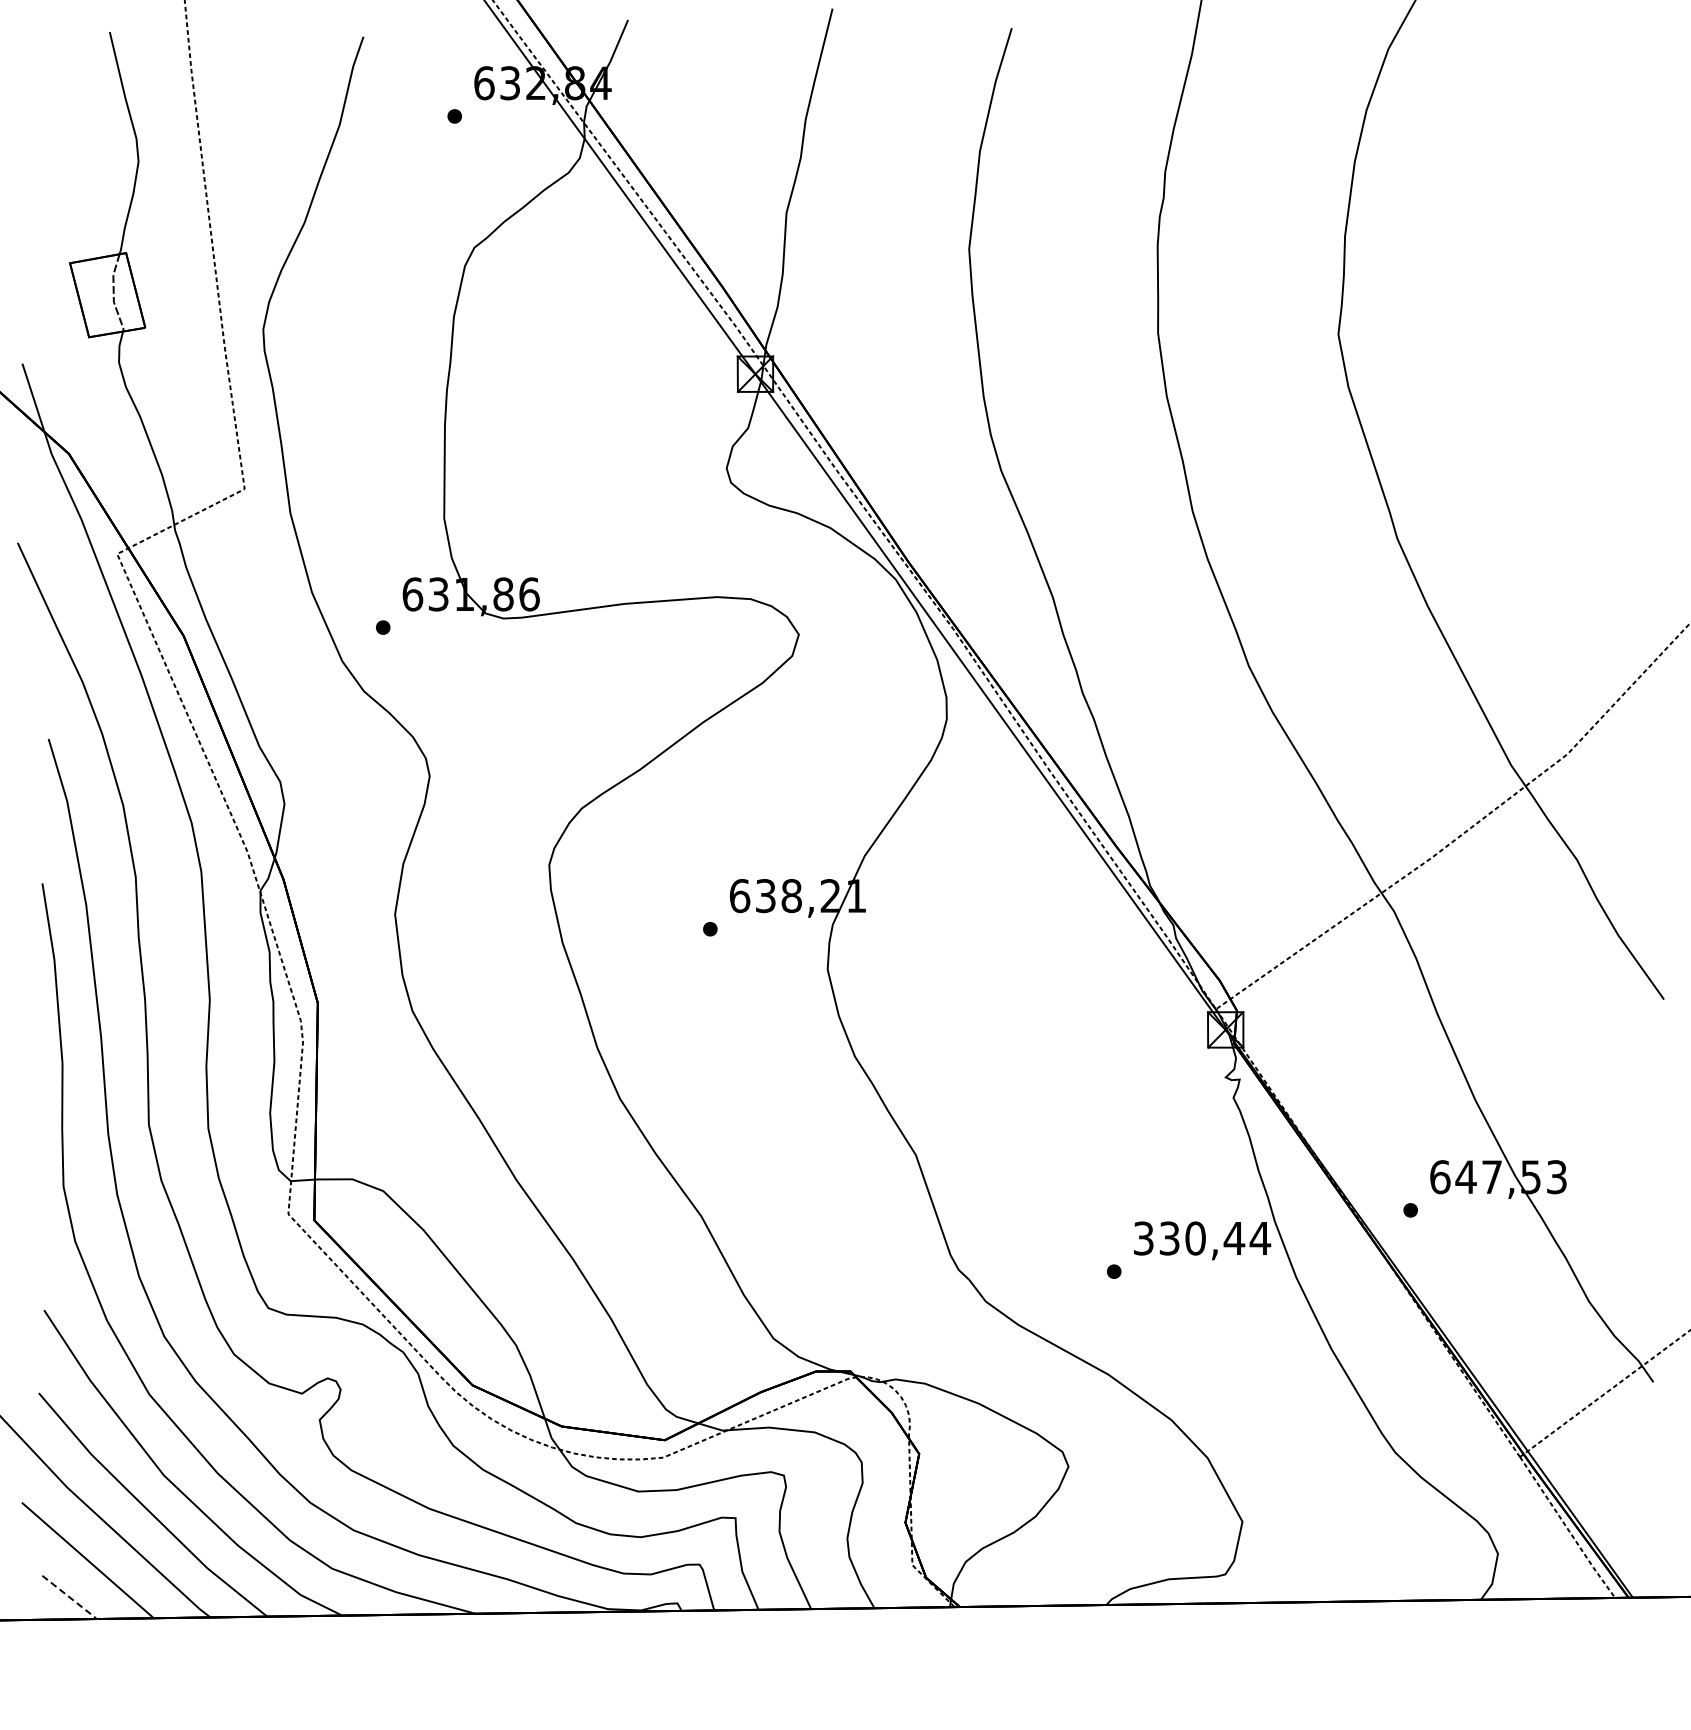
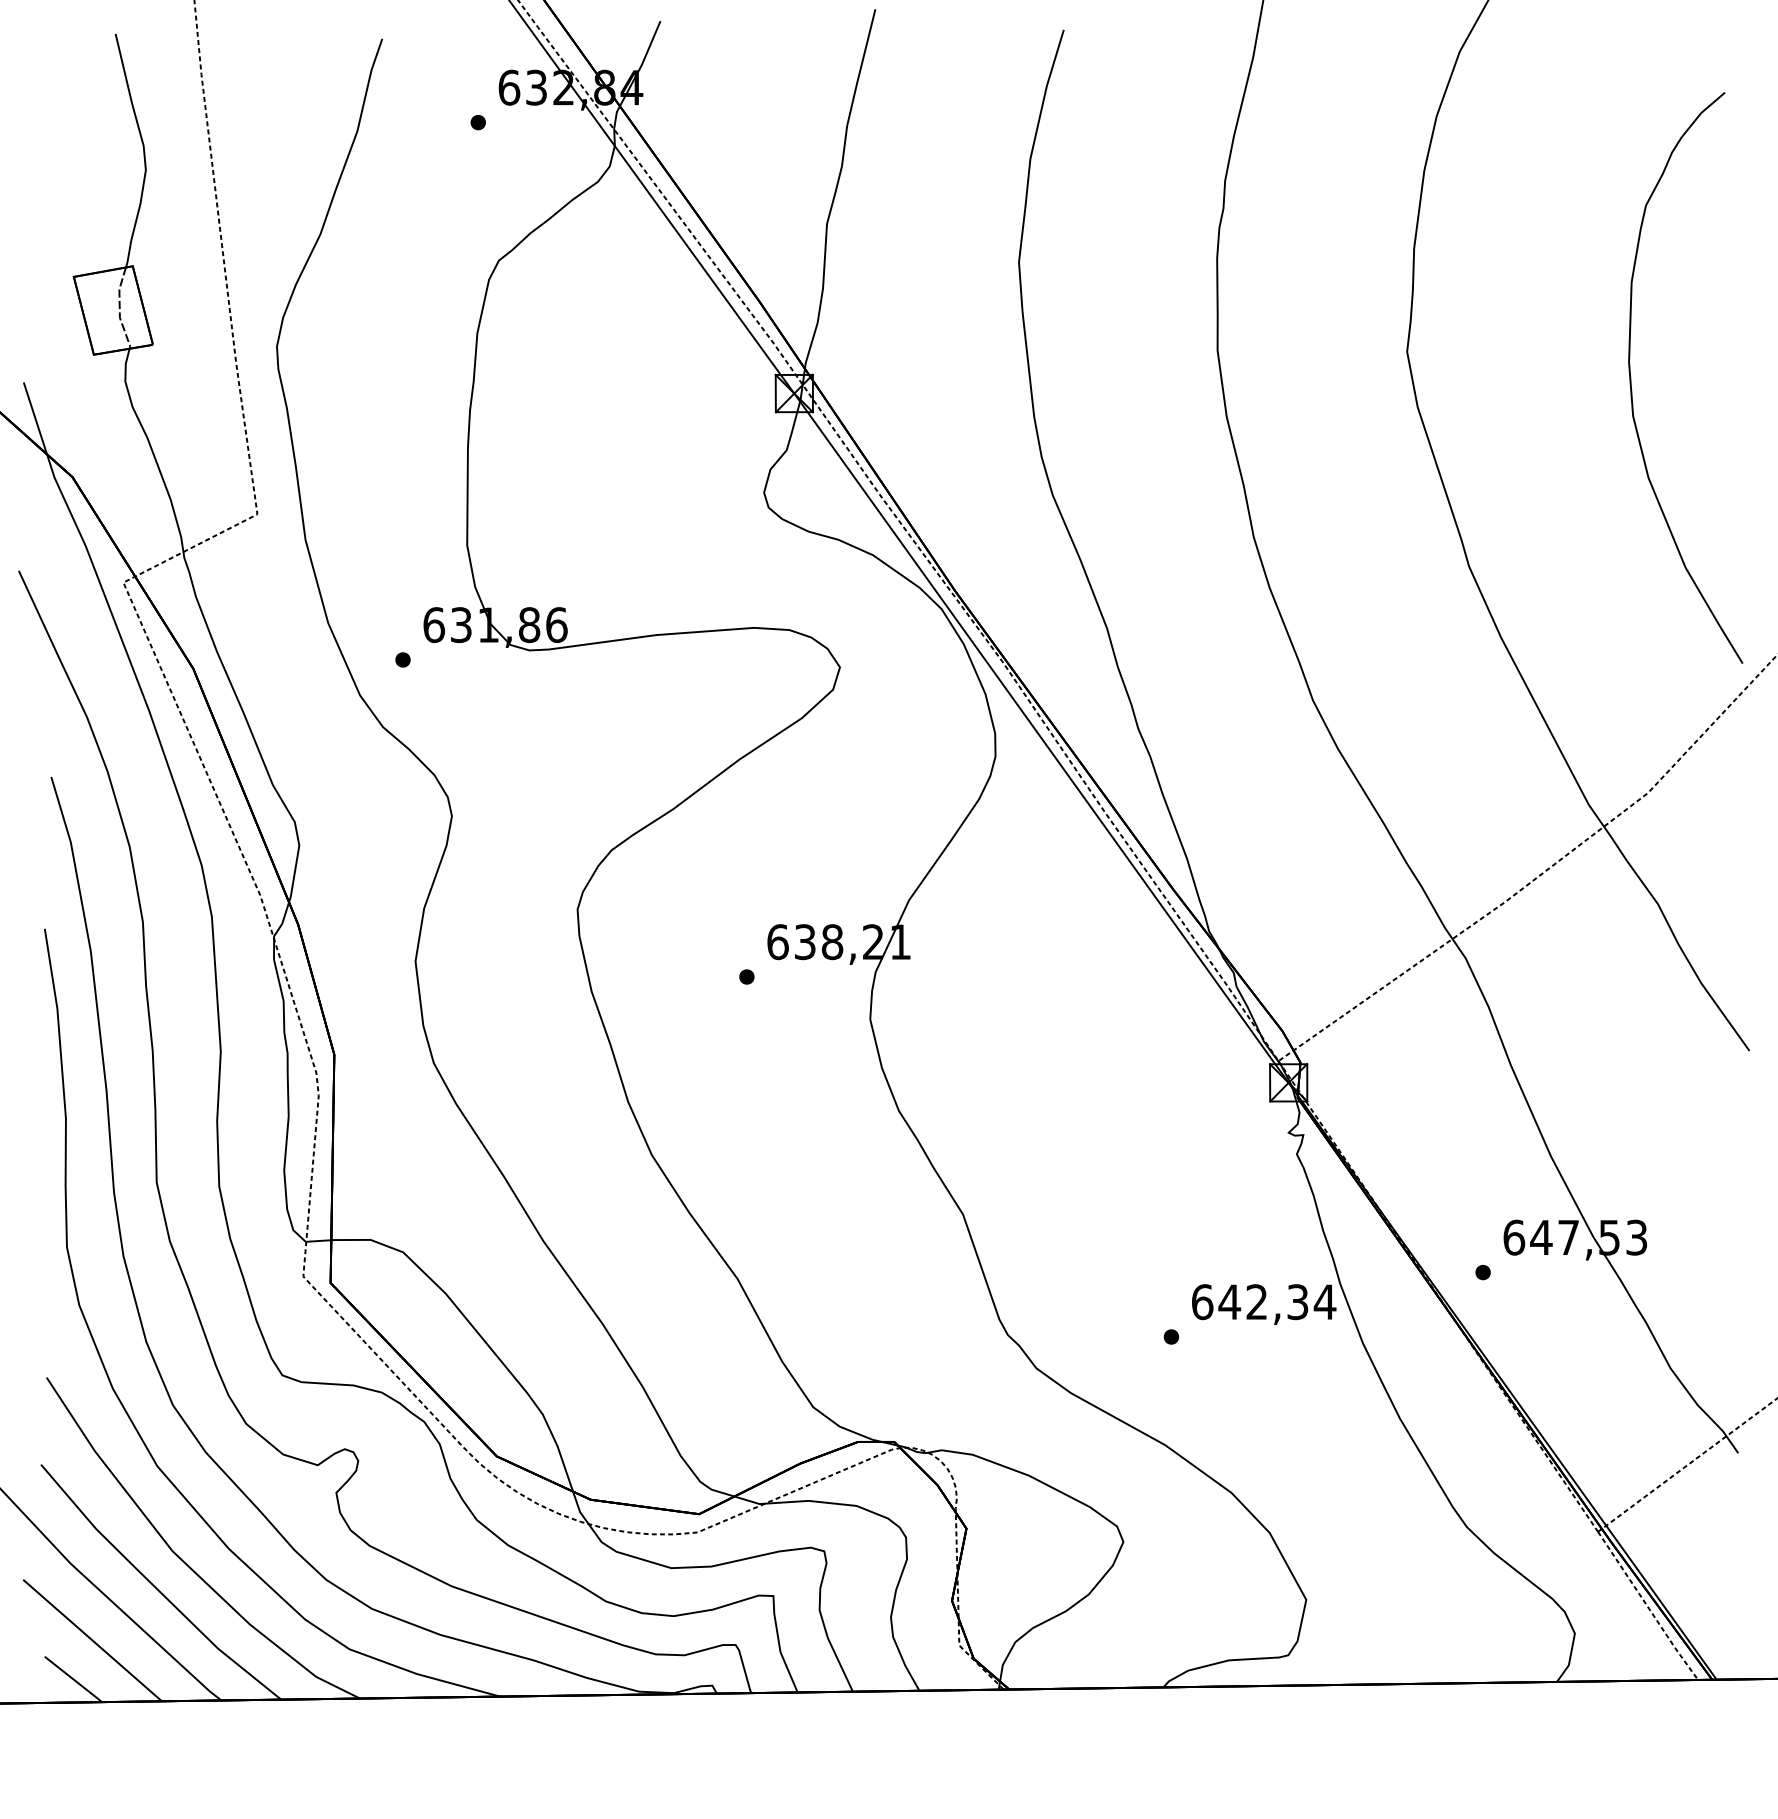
curve: (1552, 366) -> (1632, 385), added
text: (1189, 1238) -> (1250, 1302), 330,44 -> 642,34
line: (70, 1598) -> (74, 1680), dashed -> solid

